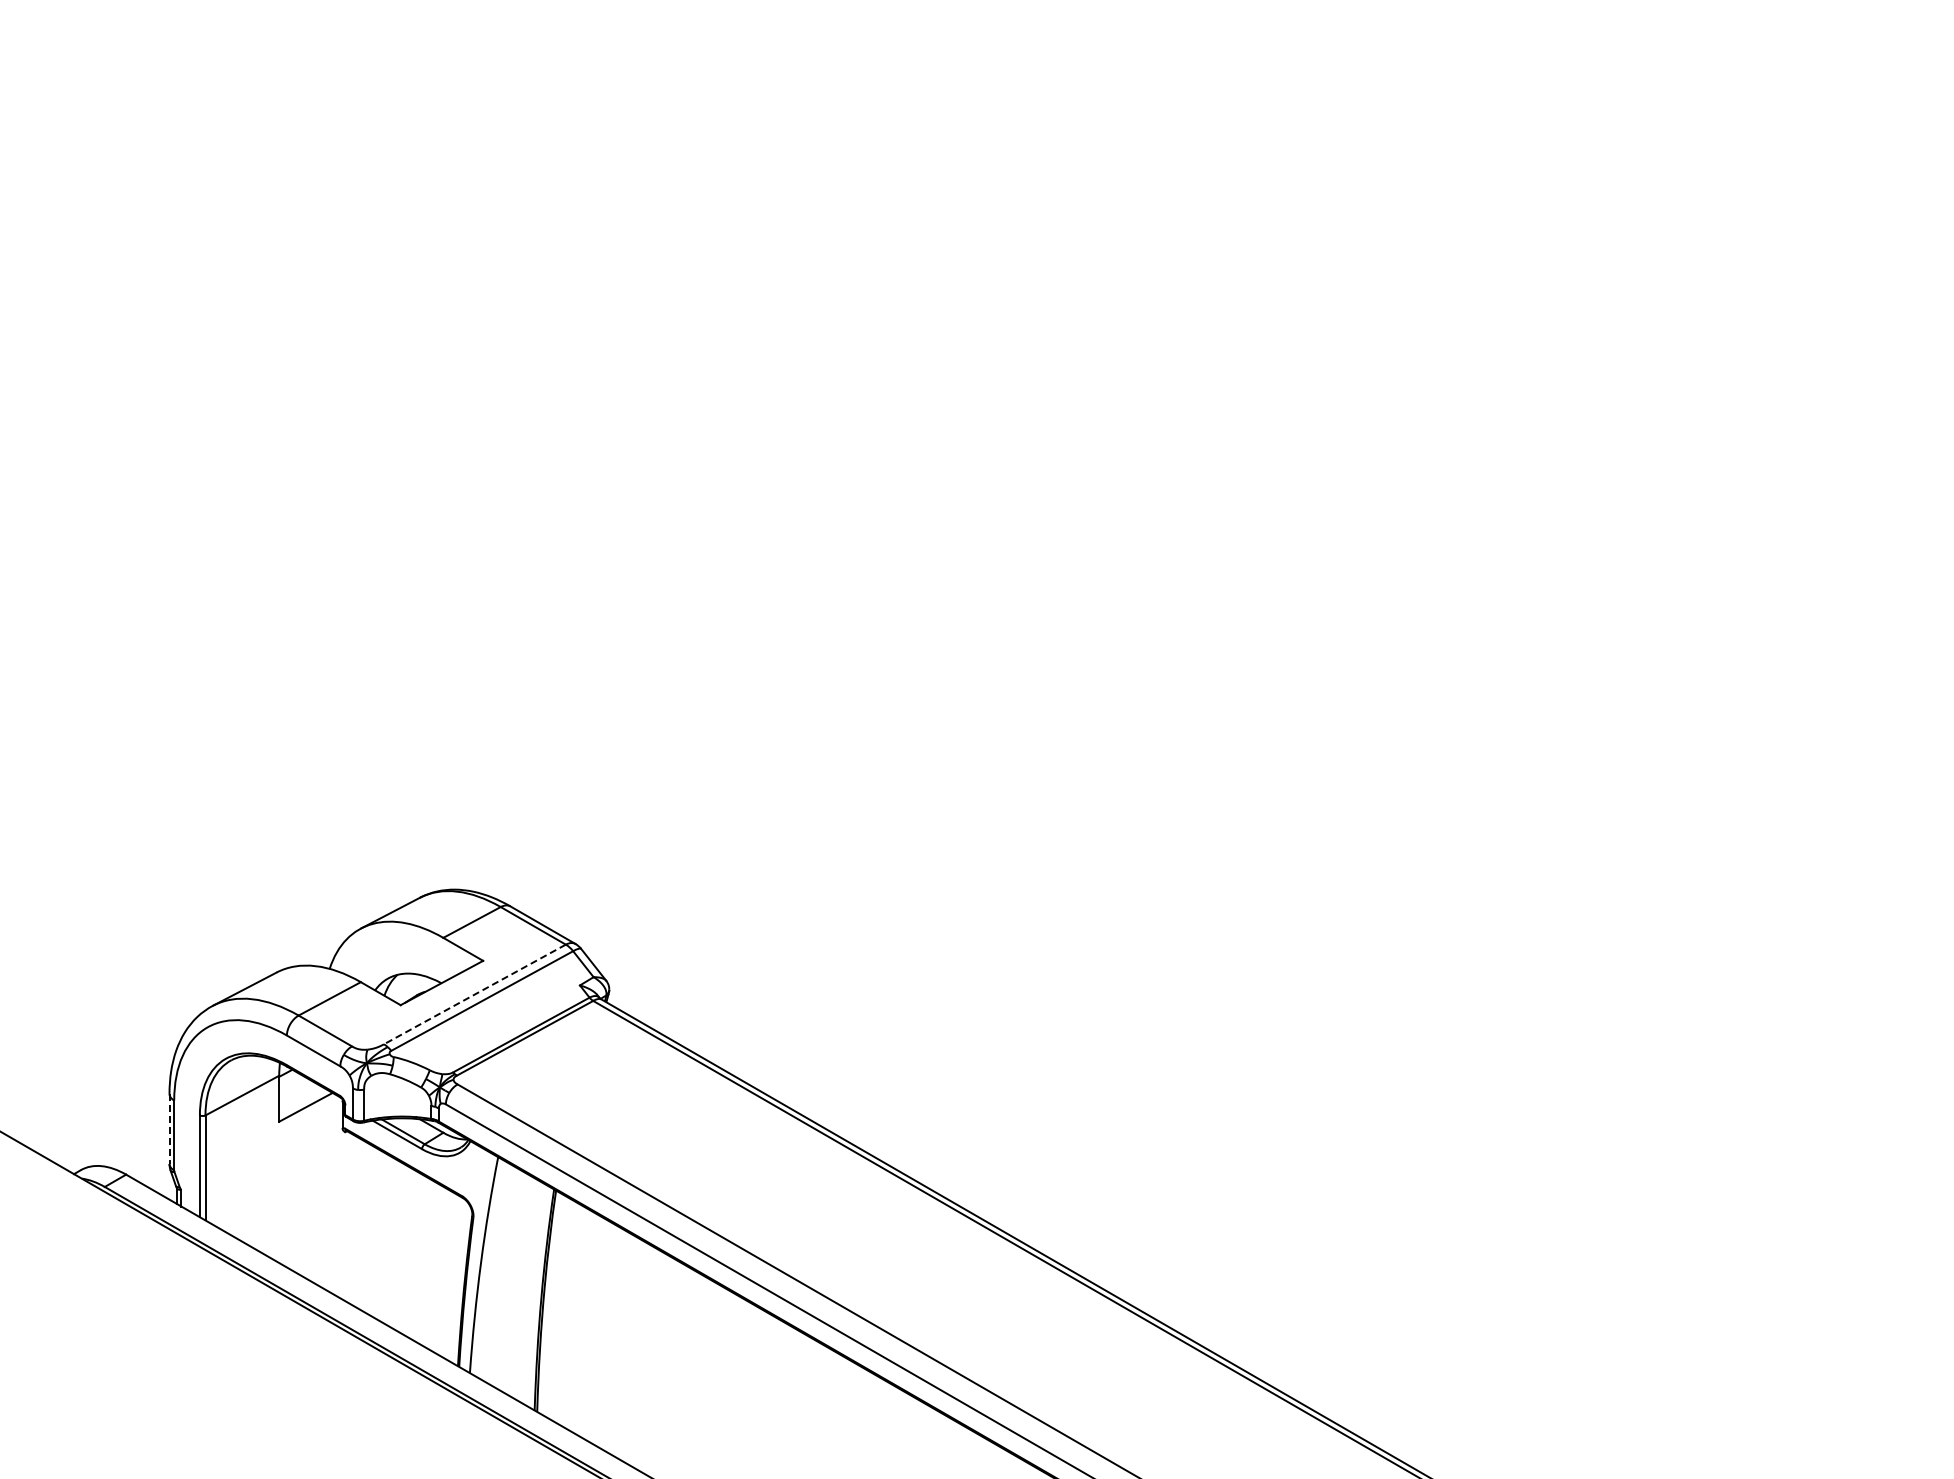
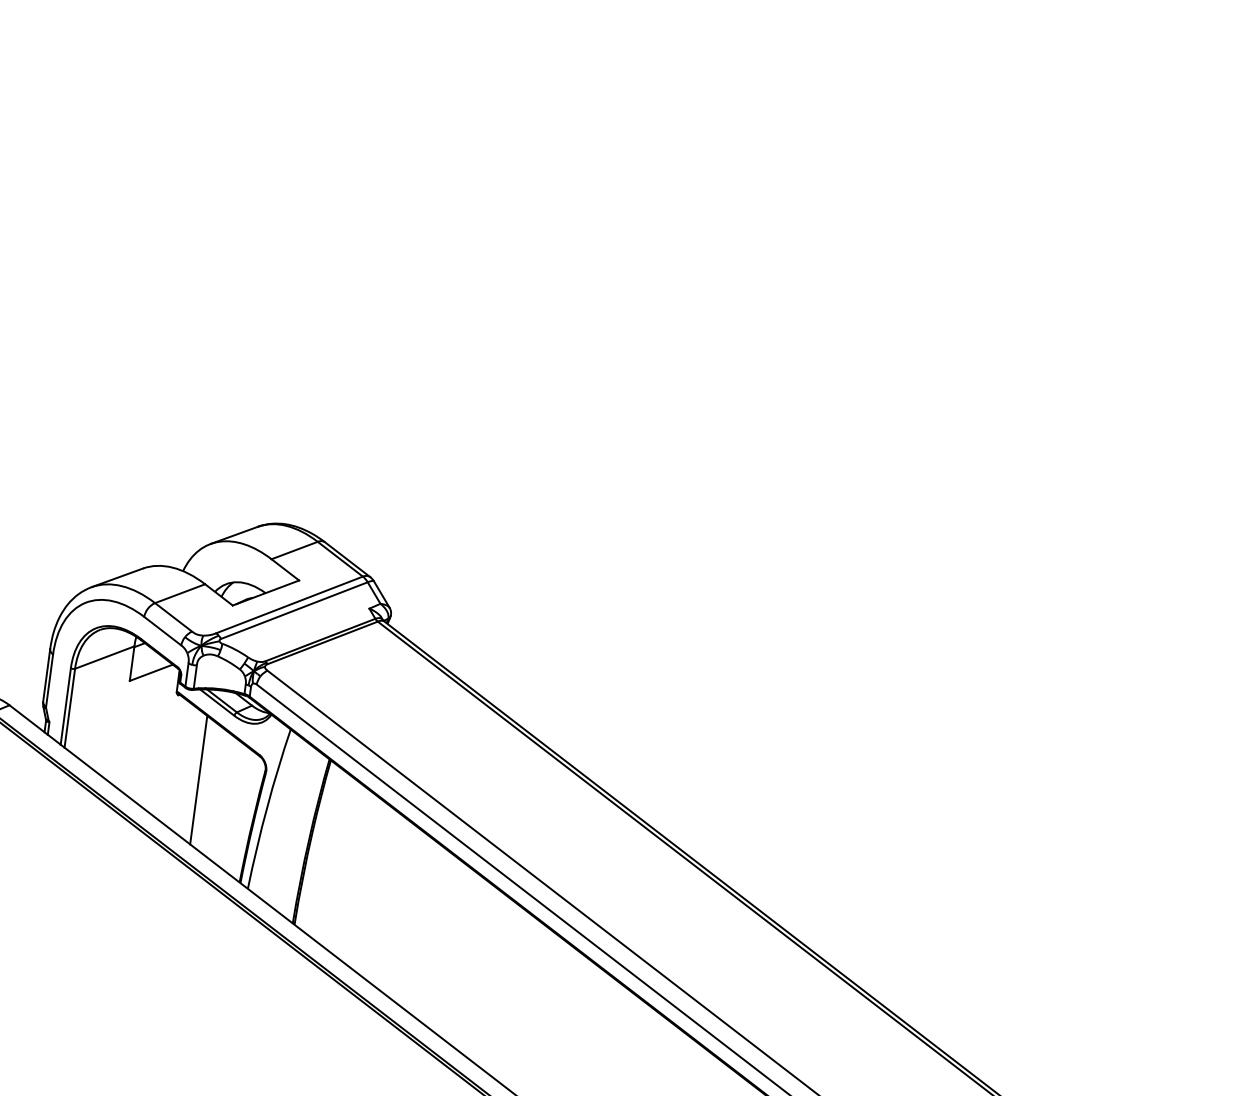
line: (474, 994) -> (289, 604), dashed -> solid
line: (169, 1128) -> (46, 674), dashed -> solid
line: (386, 1239) -> (198, 780), added

